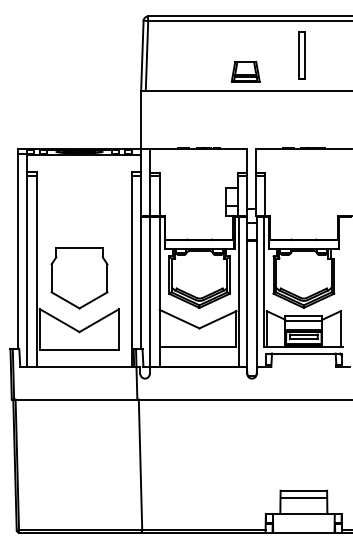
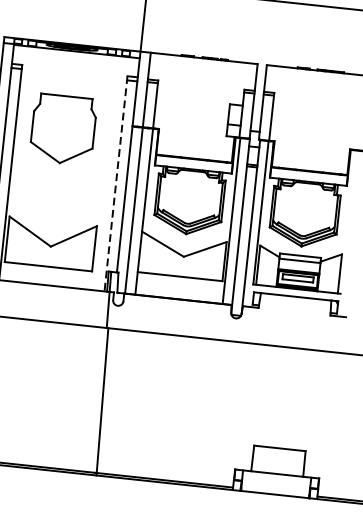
line: (131, 270) -> (115, 184), solid -> dashed
part: (79, 278) -> (63, 130), moved
line: (303, 498) -> (278, 456), removed

